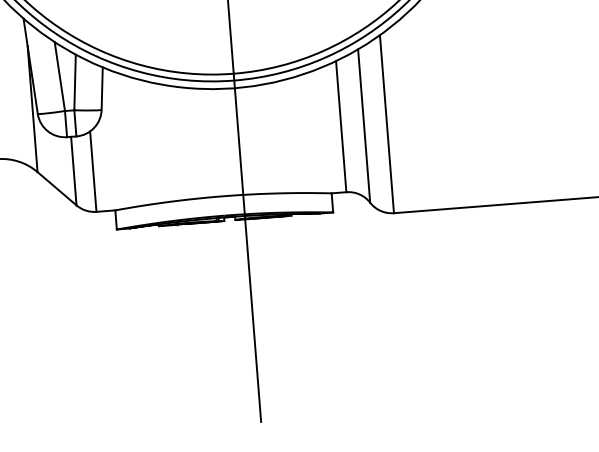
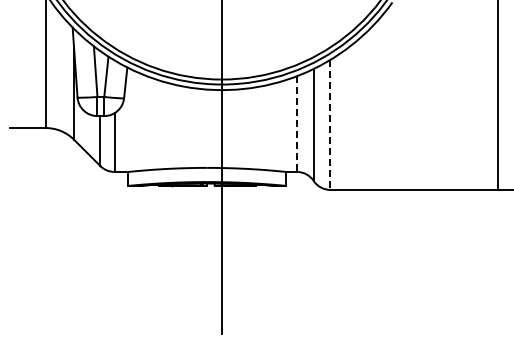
line: (387, 123) -> (330, 124), solid -> dashed
line: (341, 127) -> (297, 124), solid -> dashed

